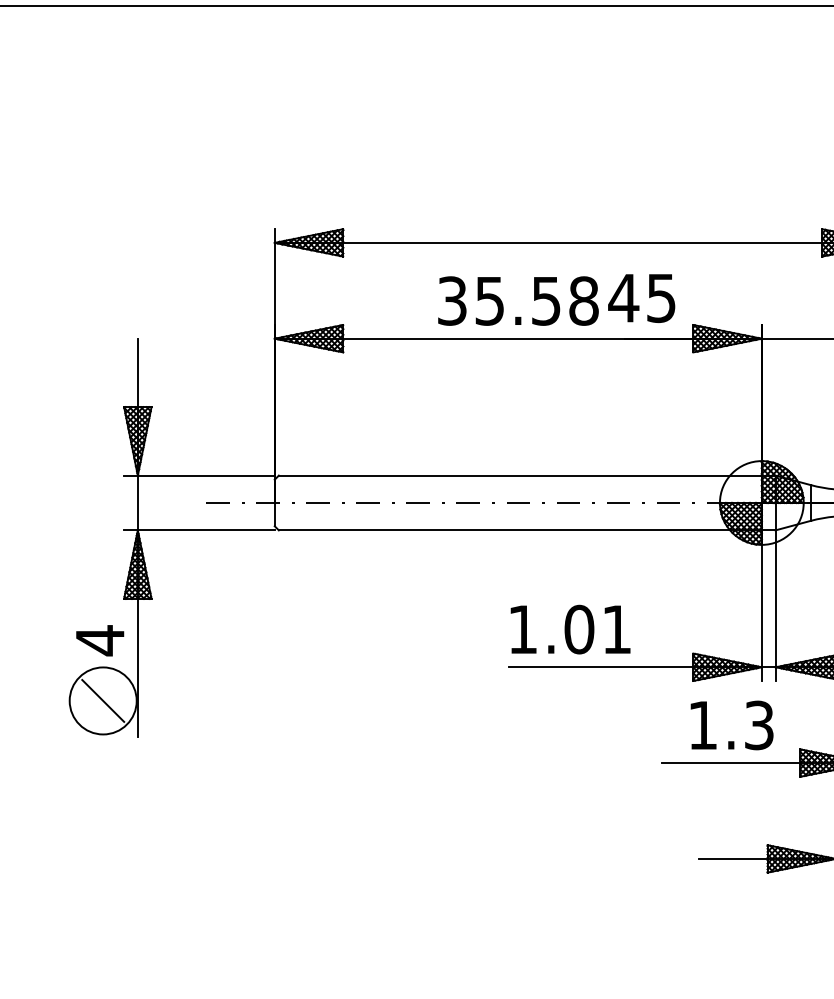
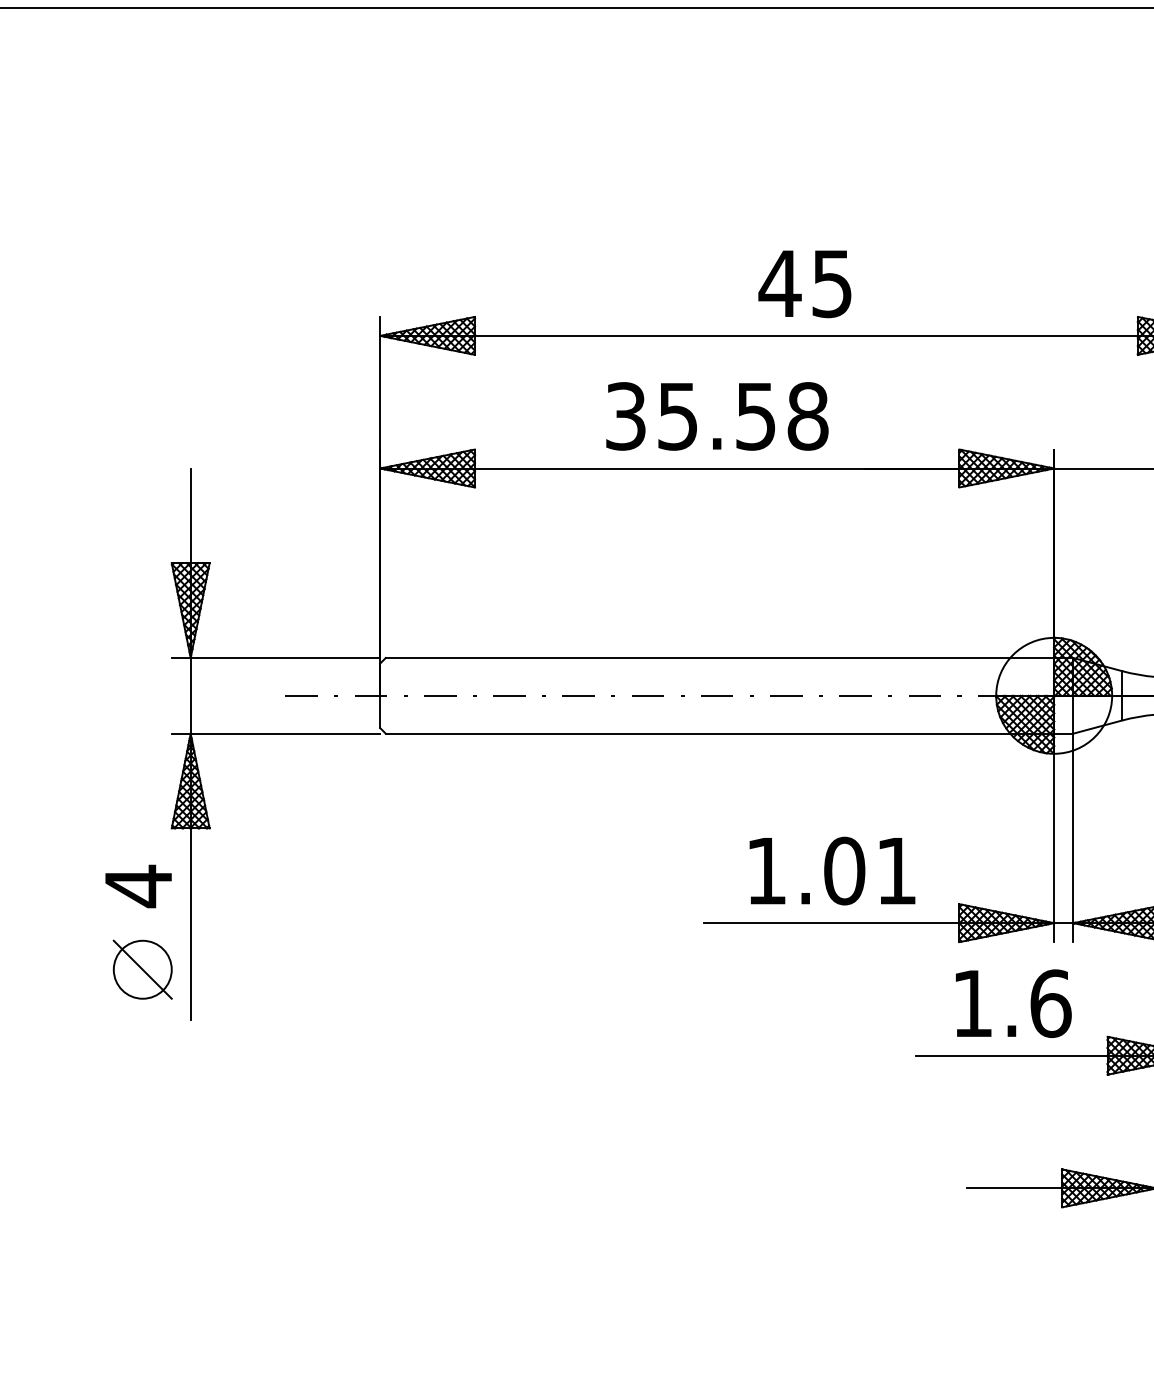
text: (641, 298) -> (804, 284), moved
text: (570, 629) -> (832, 870), moved
circle: (103, 700) -> (143, 969), size x0.62
text: (759, 725) -> (1050, 1003), 1.3 -> 1.6

